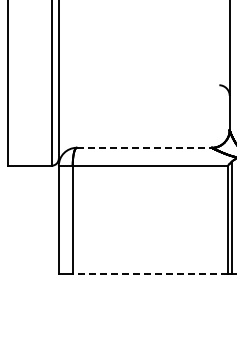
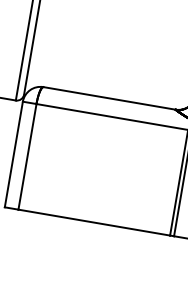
line: (144, 147) -> (109, 98), dashed -> solid
line: (150, 273) -> (94, 222), dashed -> solid

